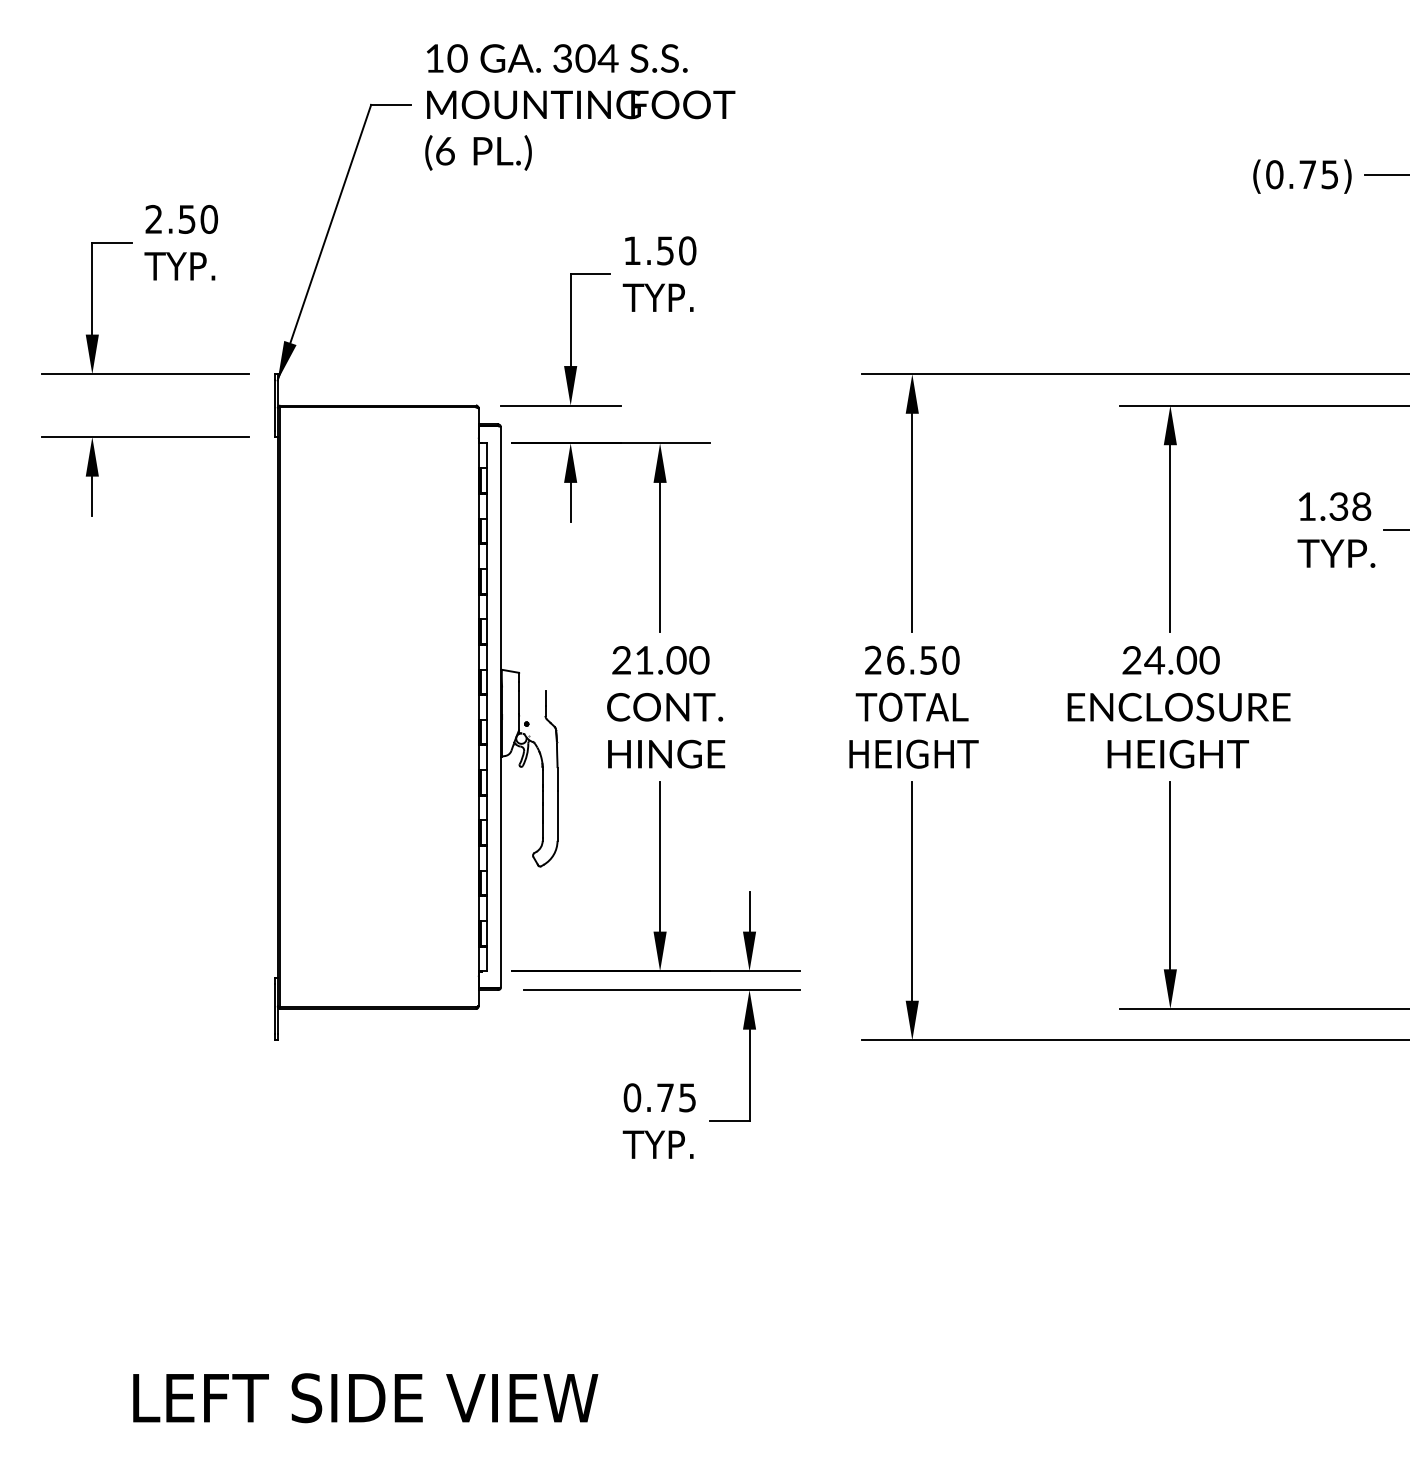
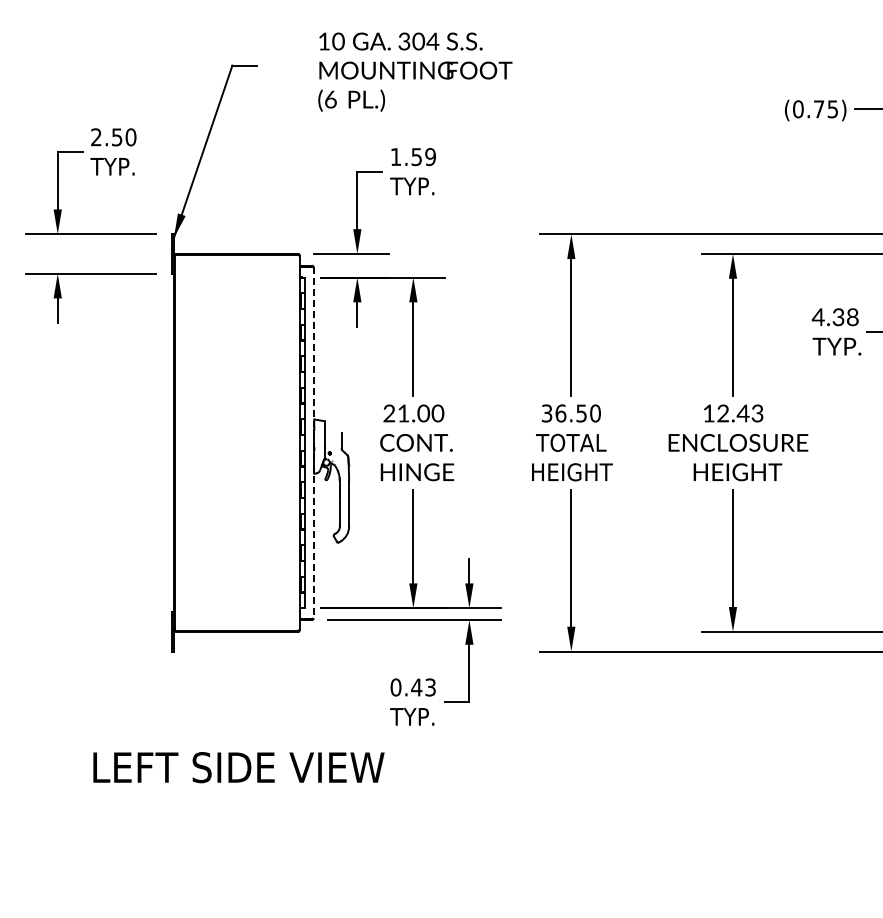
text: (580, 106) -> (415, 71), moved
text: (687, 251) -> (430, 157), 1.50 -> 1.59
text: (1305, 505) -> (817, 316), 1.38 -> 4.38
text: (874, 660) -> (547, 413), 26.50 -> 36.50
text: (1171, 660) -> (733, 413), 24.00 -> 12.43
line: (500, 708) -> (313, 443), solid -> dashed
text: (676, 1097) -> (423, 687), 0.75 -> 0.43
text: (364, 1397) -> (238, 767), moved

